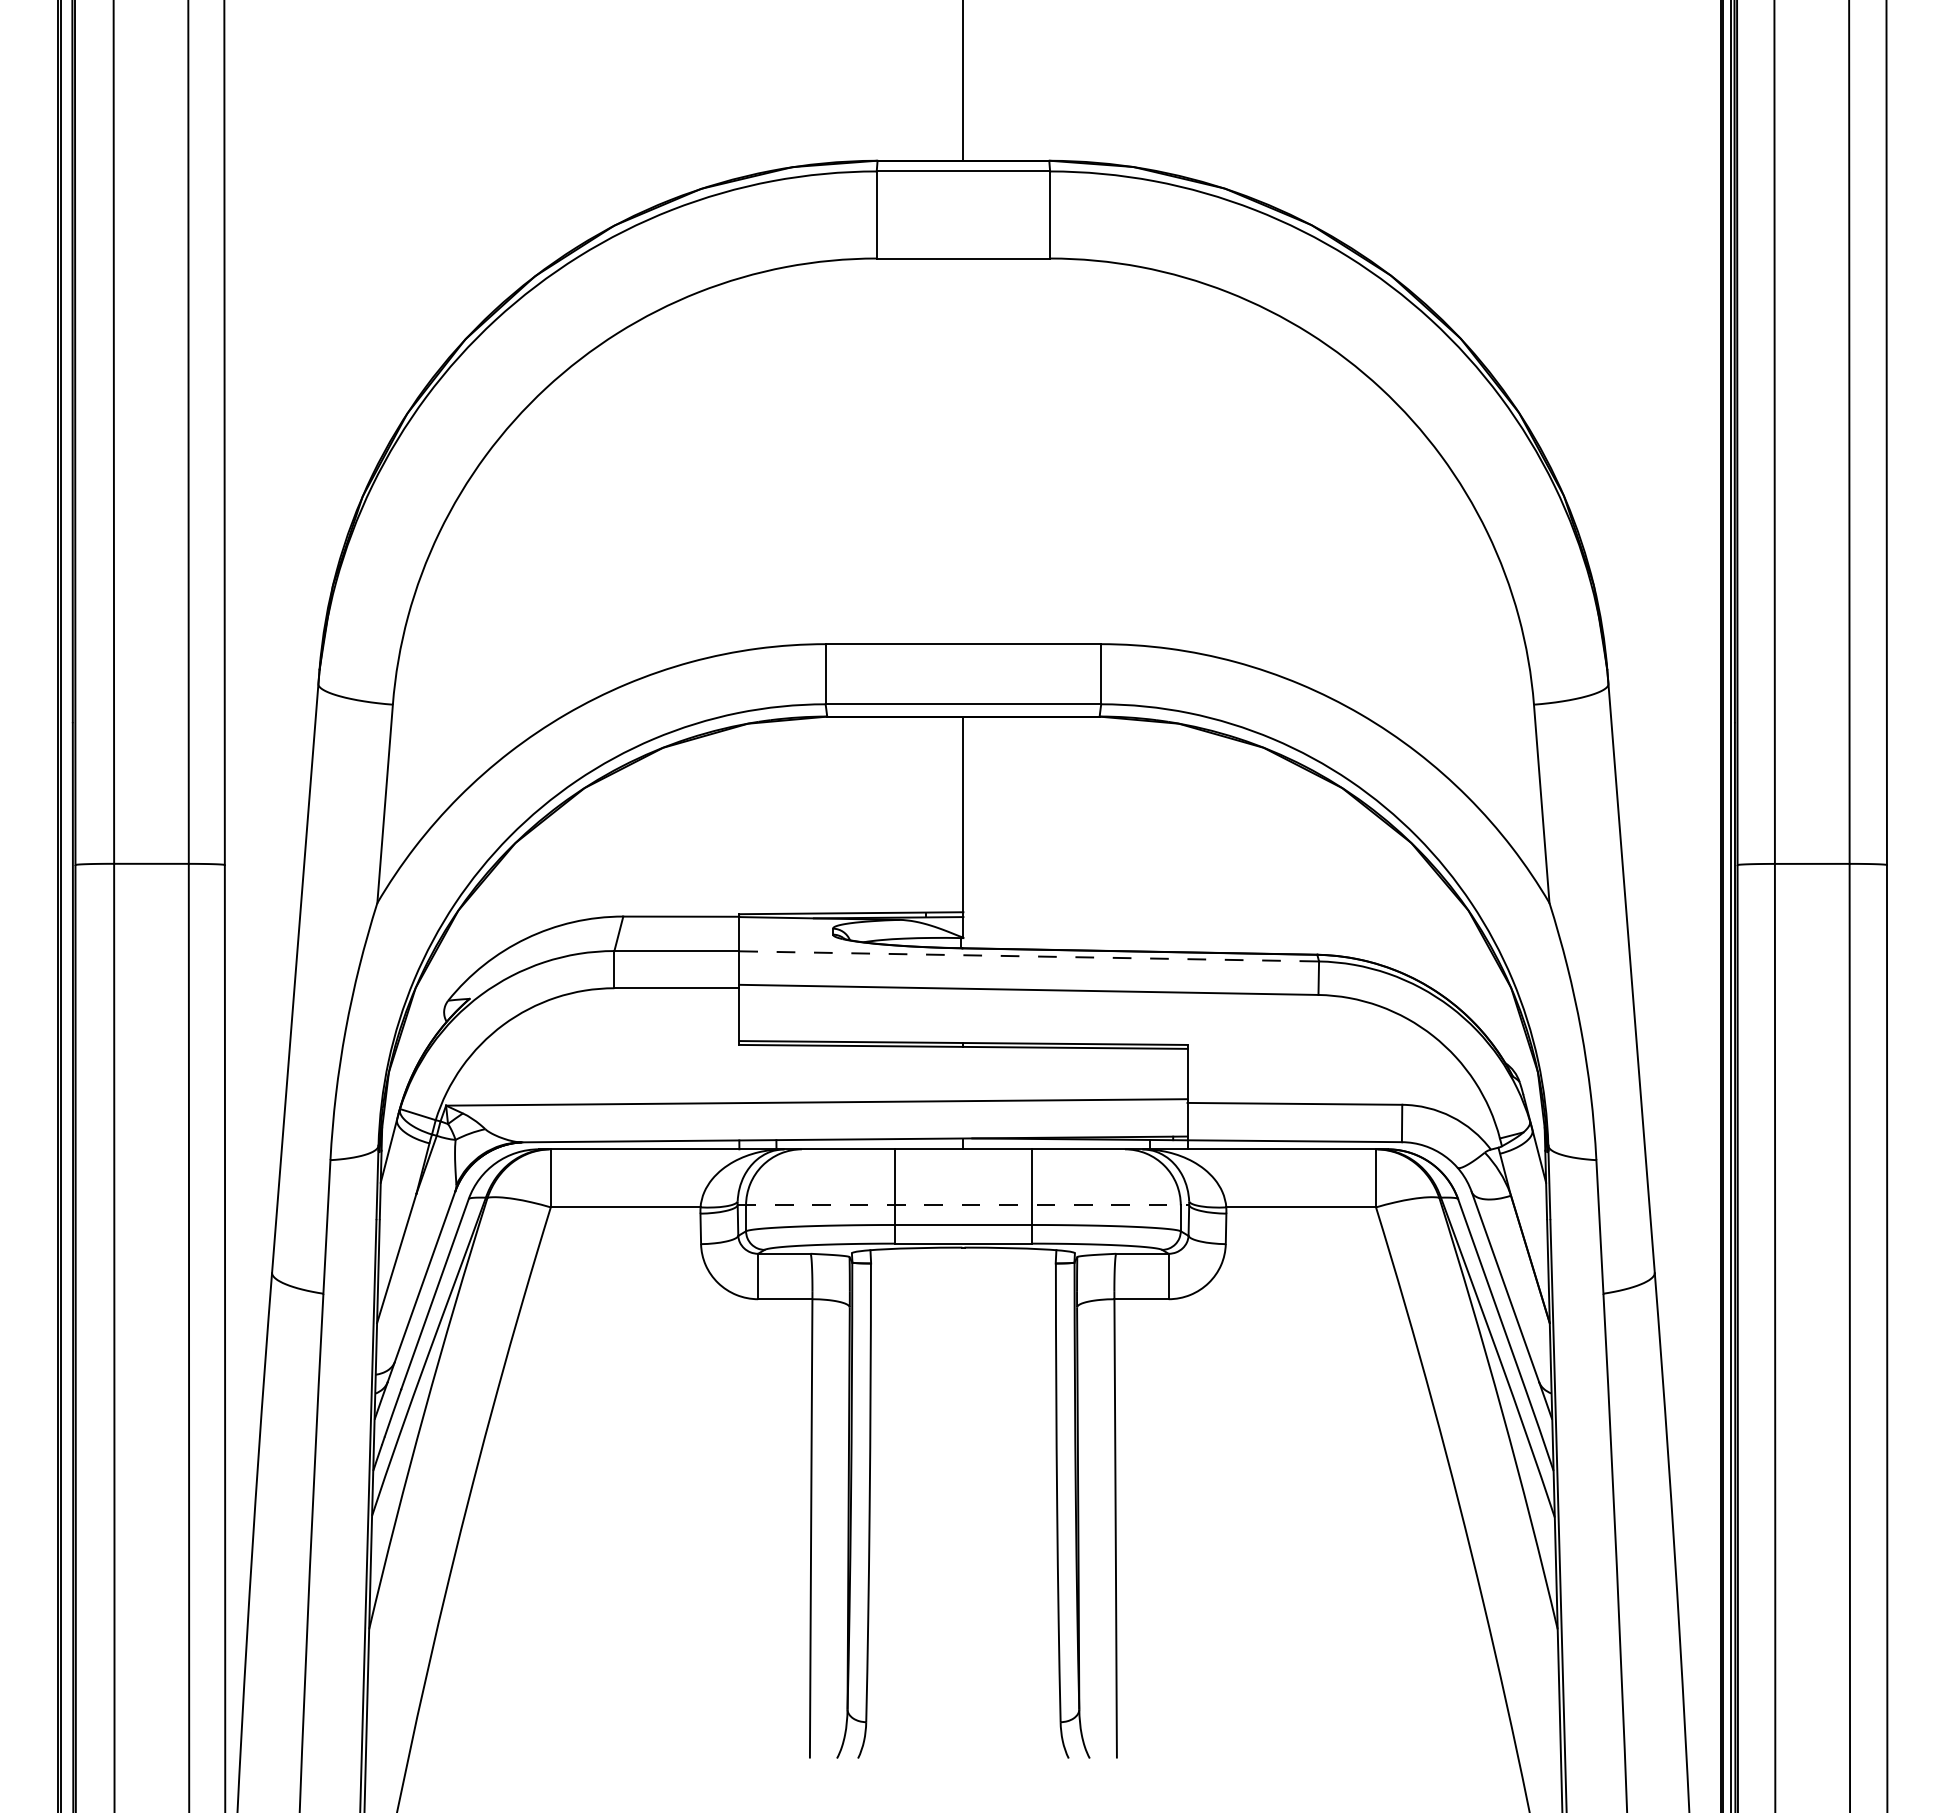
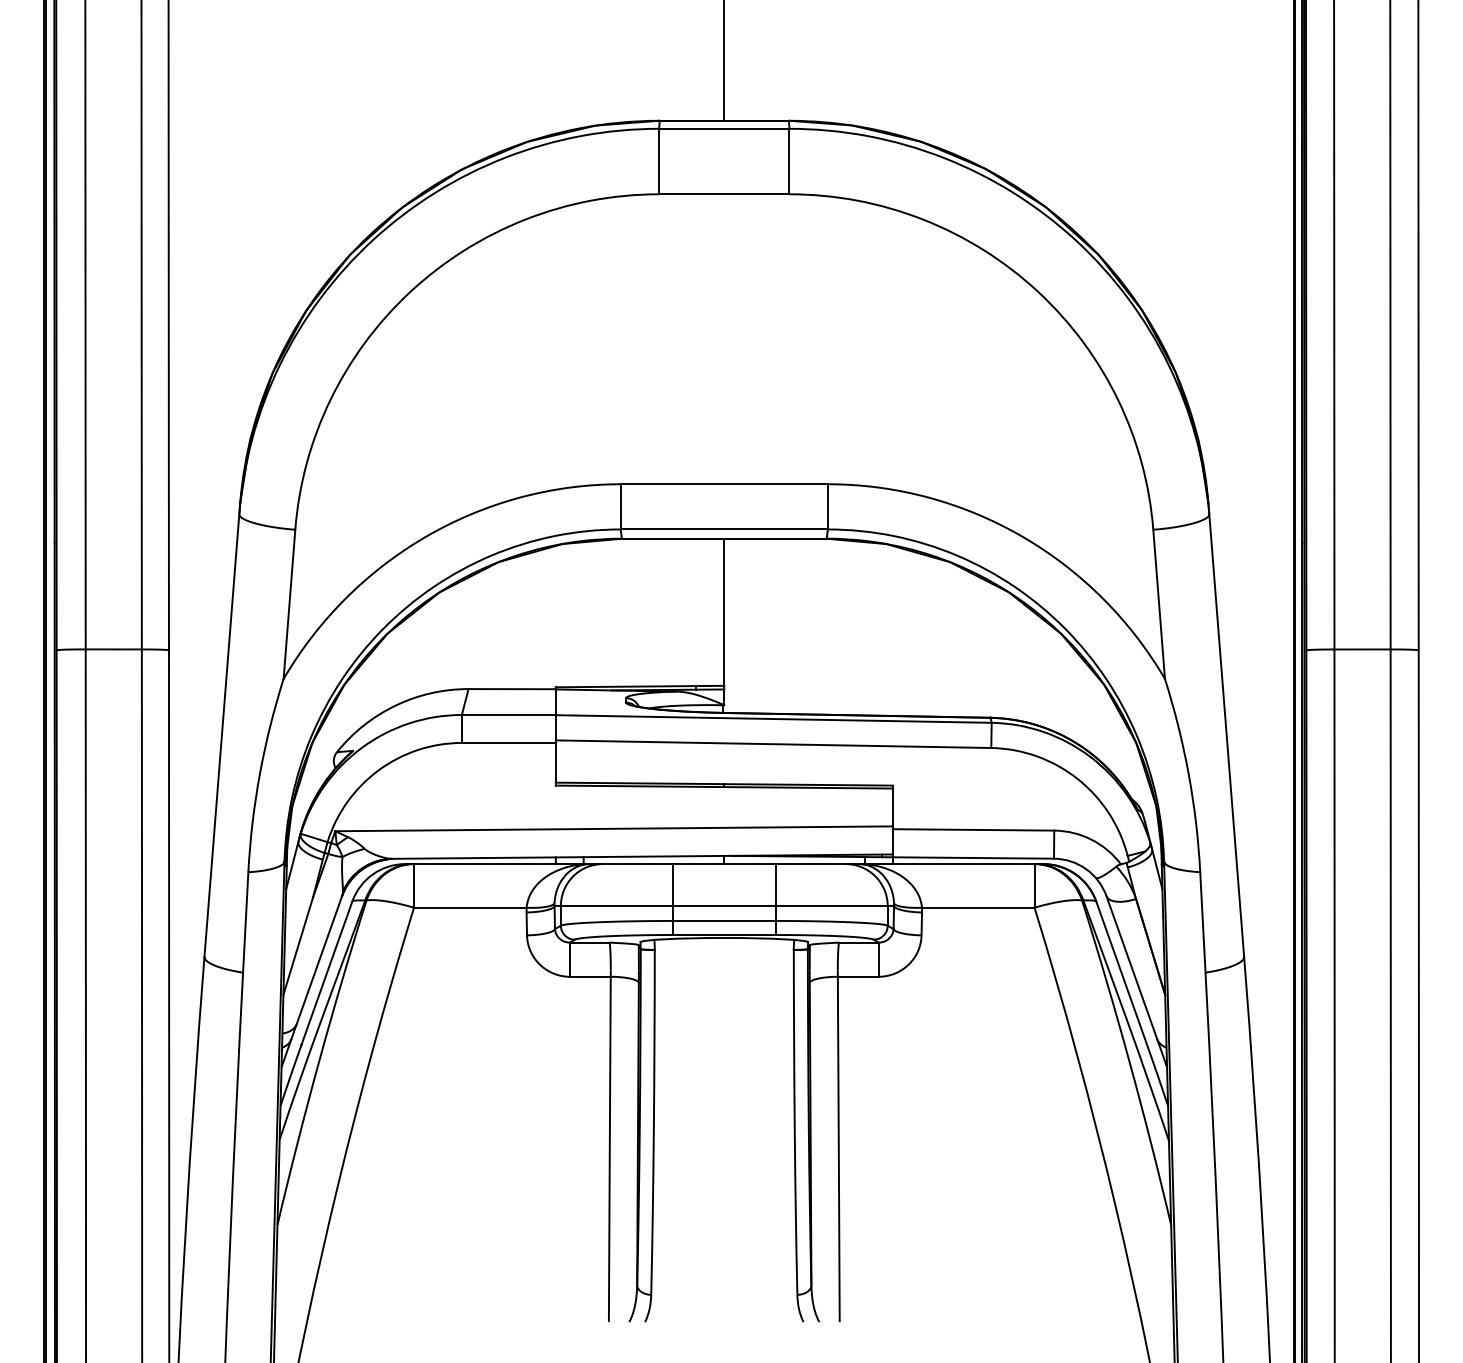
line: (1029, 956) -> (773, 719), dashed -> solid
line: (963, 1205) -> (724, 906), dashed -> solid

